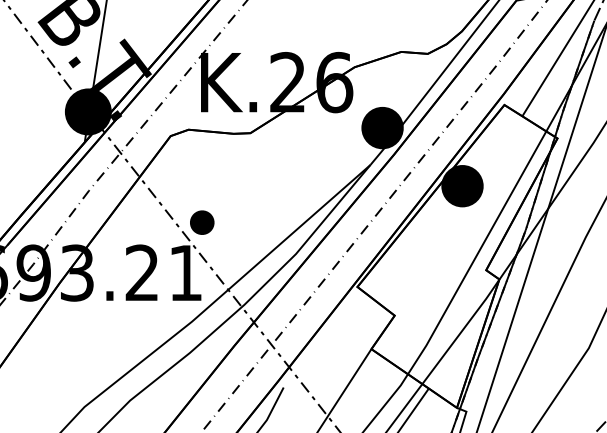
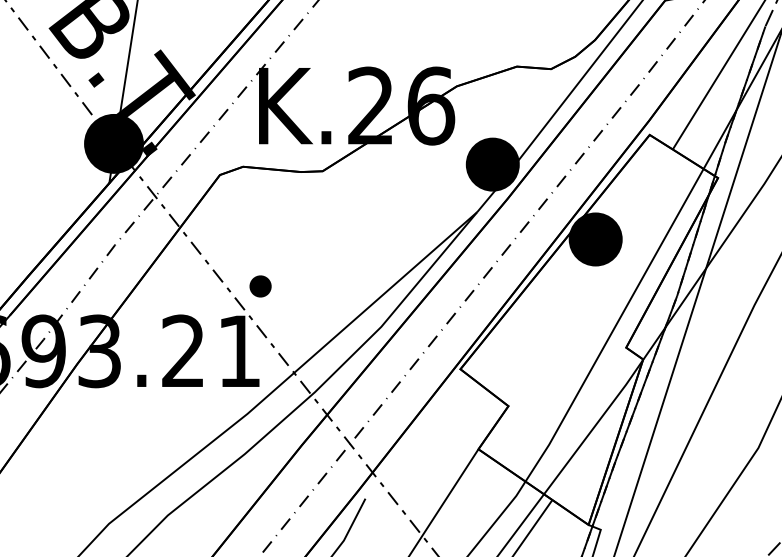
part: (202, 222) -> (260, 286), size x0.7

